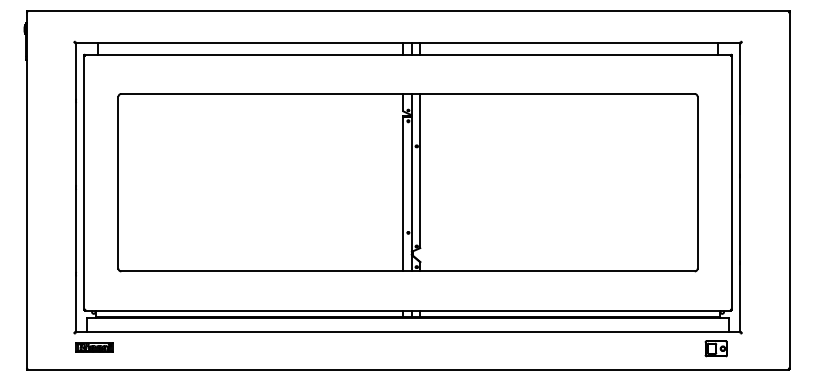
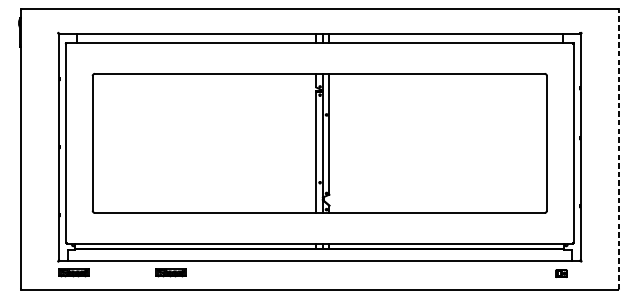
line: (789, 190) -> (618, 149), solid -> dashed
part: (218, 347) -> (171, 272), added
part: (715, 348) -> (560, 273), size x0.6

